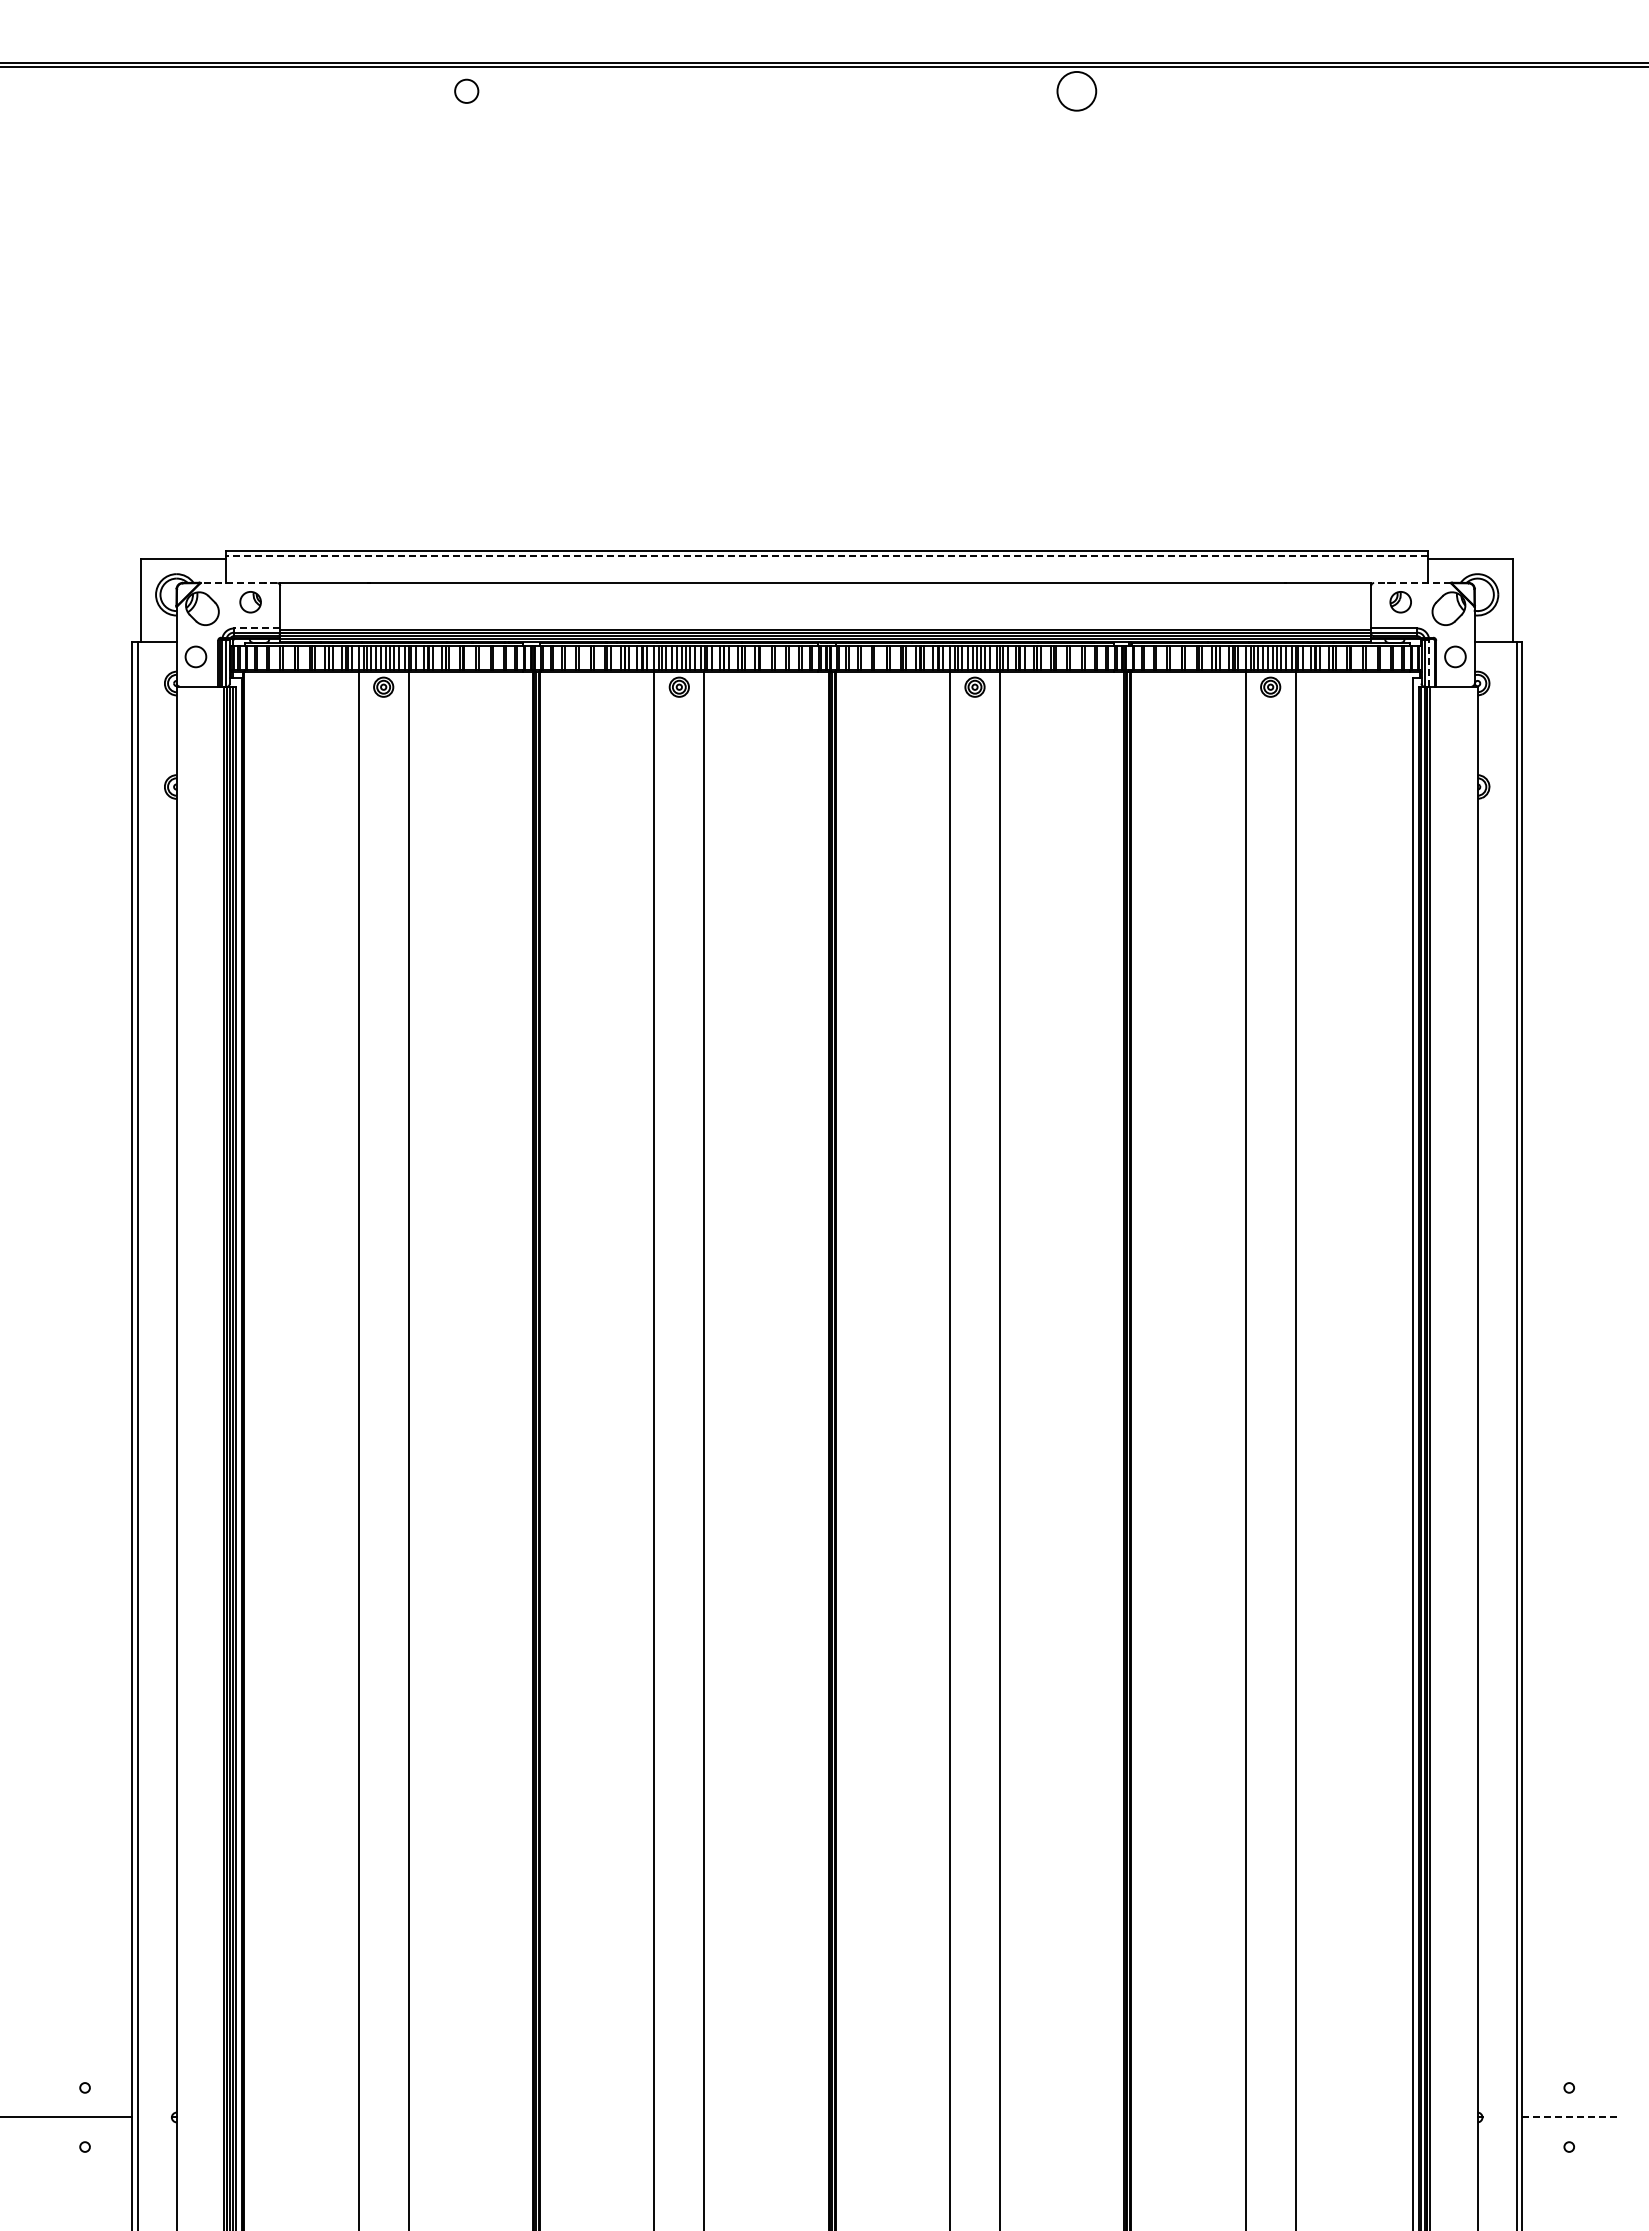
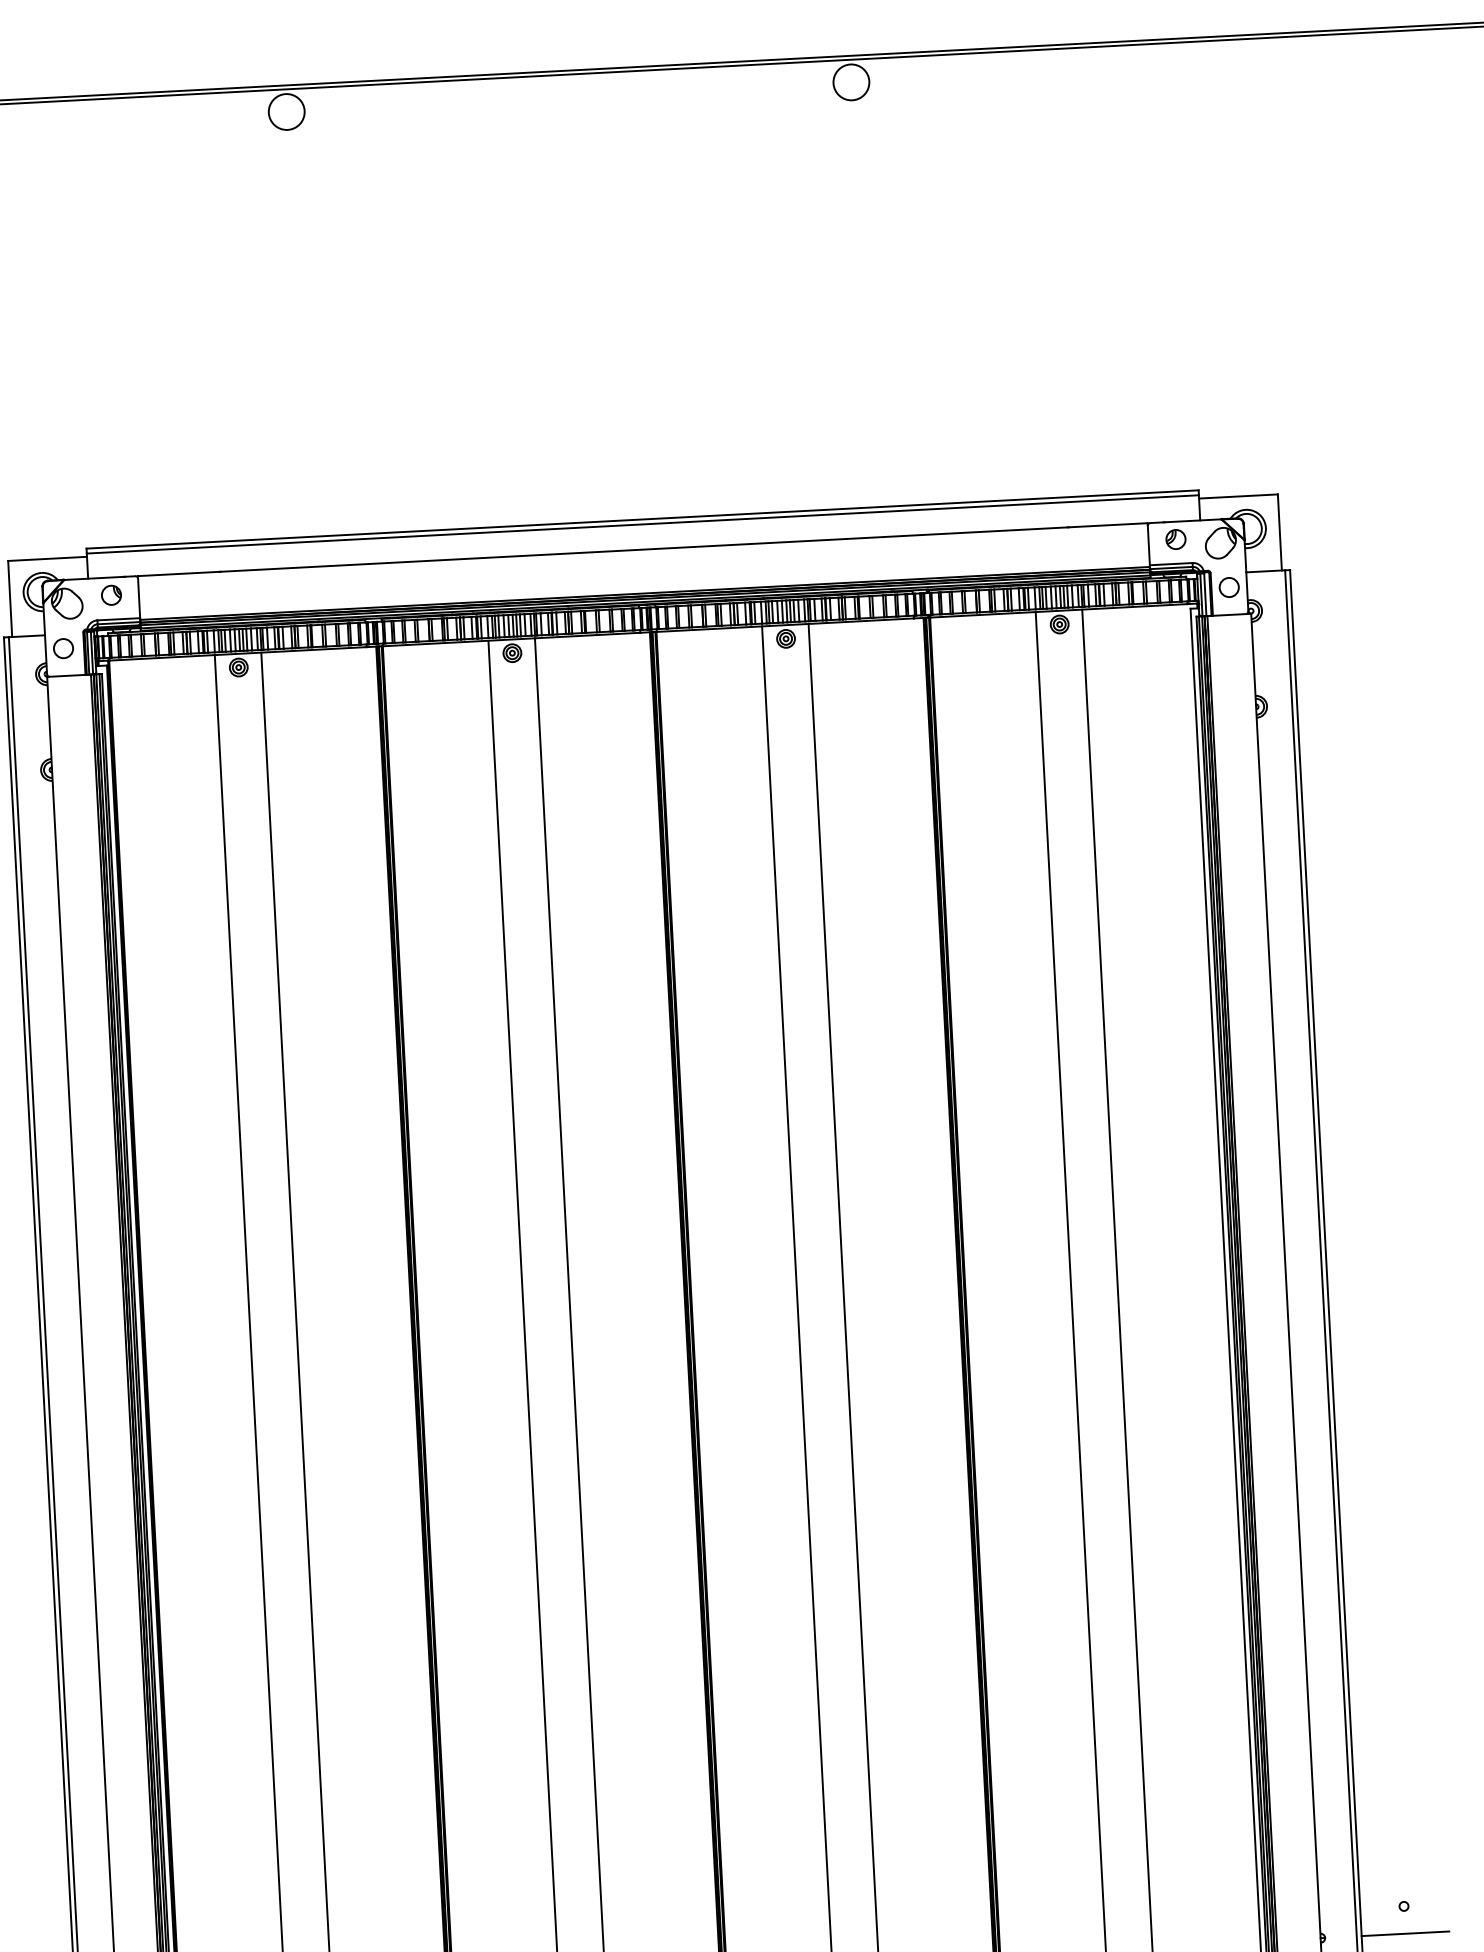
circle: (466, 90) -> (286, 111), size x1.67
line: (827, 555) -> (643, 524), dashed -> solid
line: (238, 583) -> (99, 578), dashed -> solid
line: (1411, 583) -> (1185, 521), dashed -> solid
line: (256, 628) -> (118, 619), dashed -> solid
line: (1429, 662) -> (1205, 593), dashed -> solid
line: (1569, 2117) -> (1405, 1933), dashed -> solid

